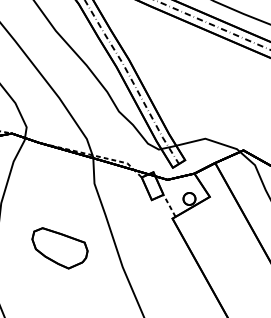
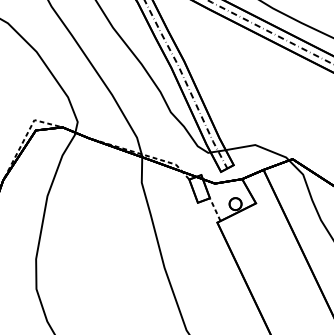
part: (60, 247) -> (103, 244), removed

